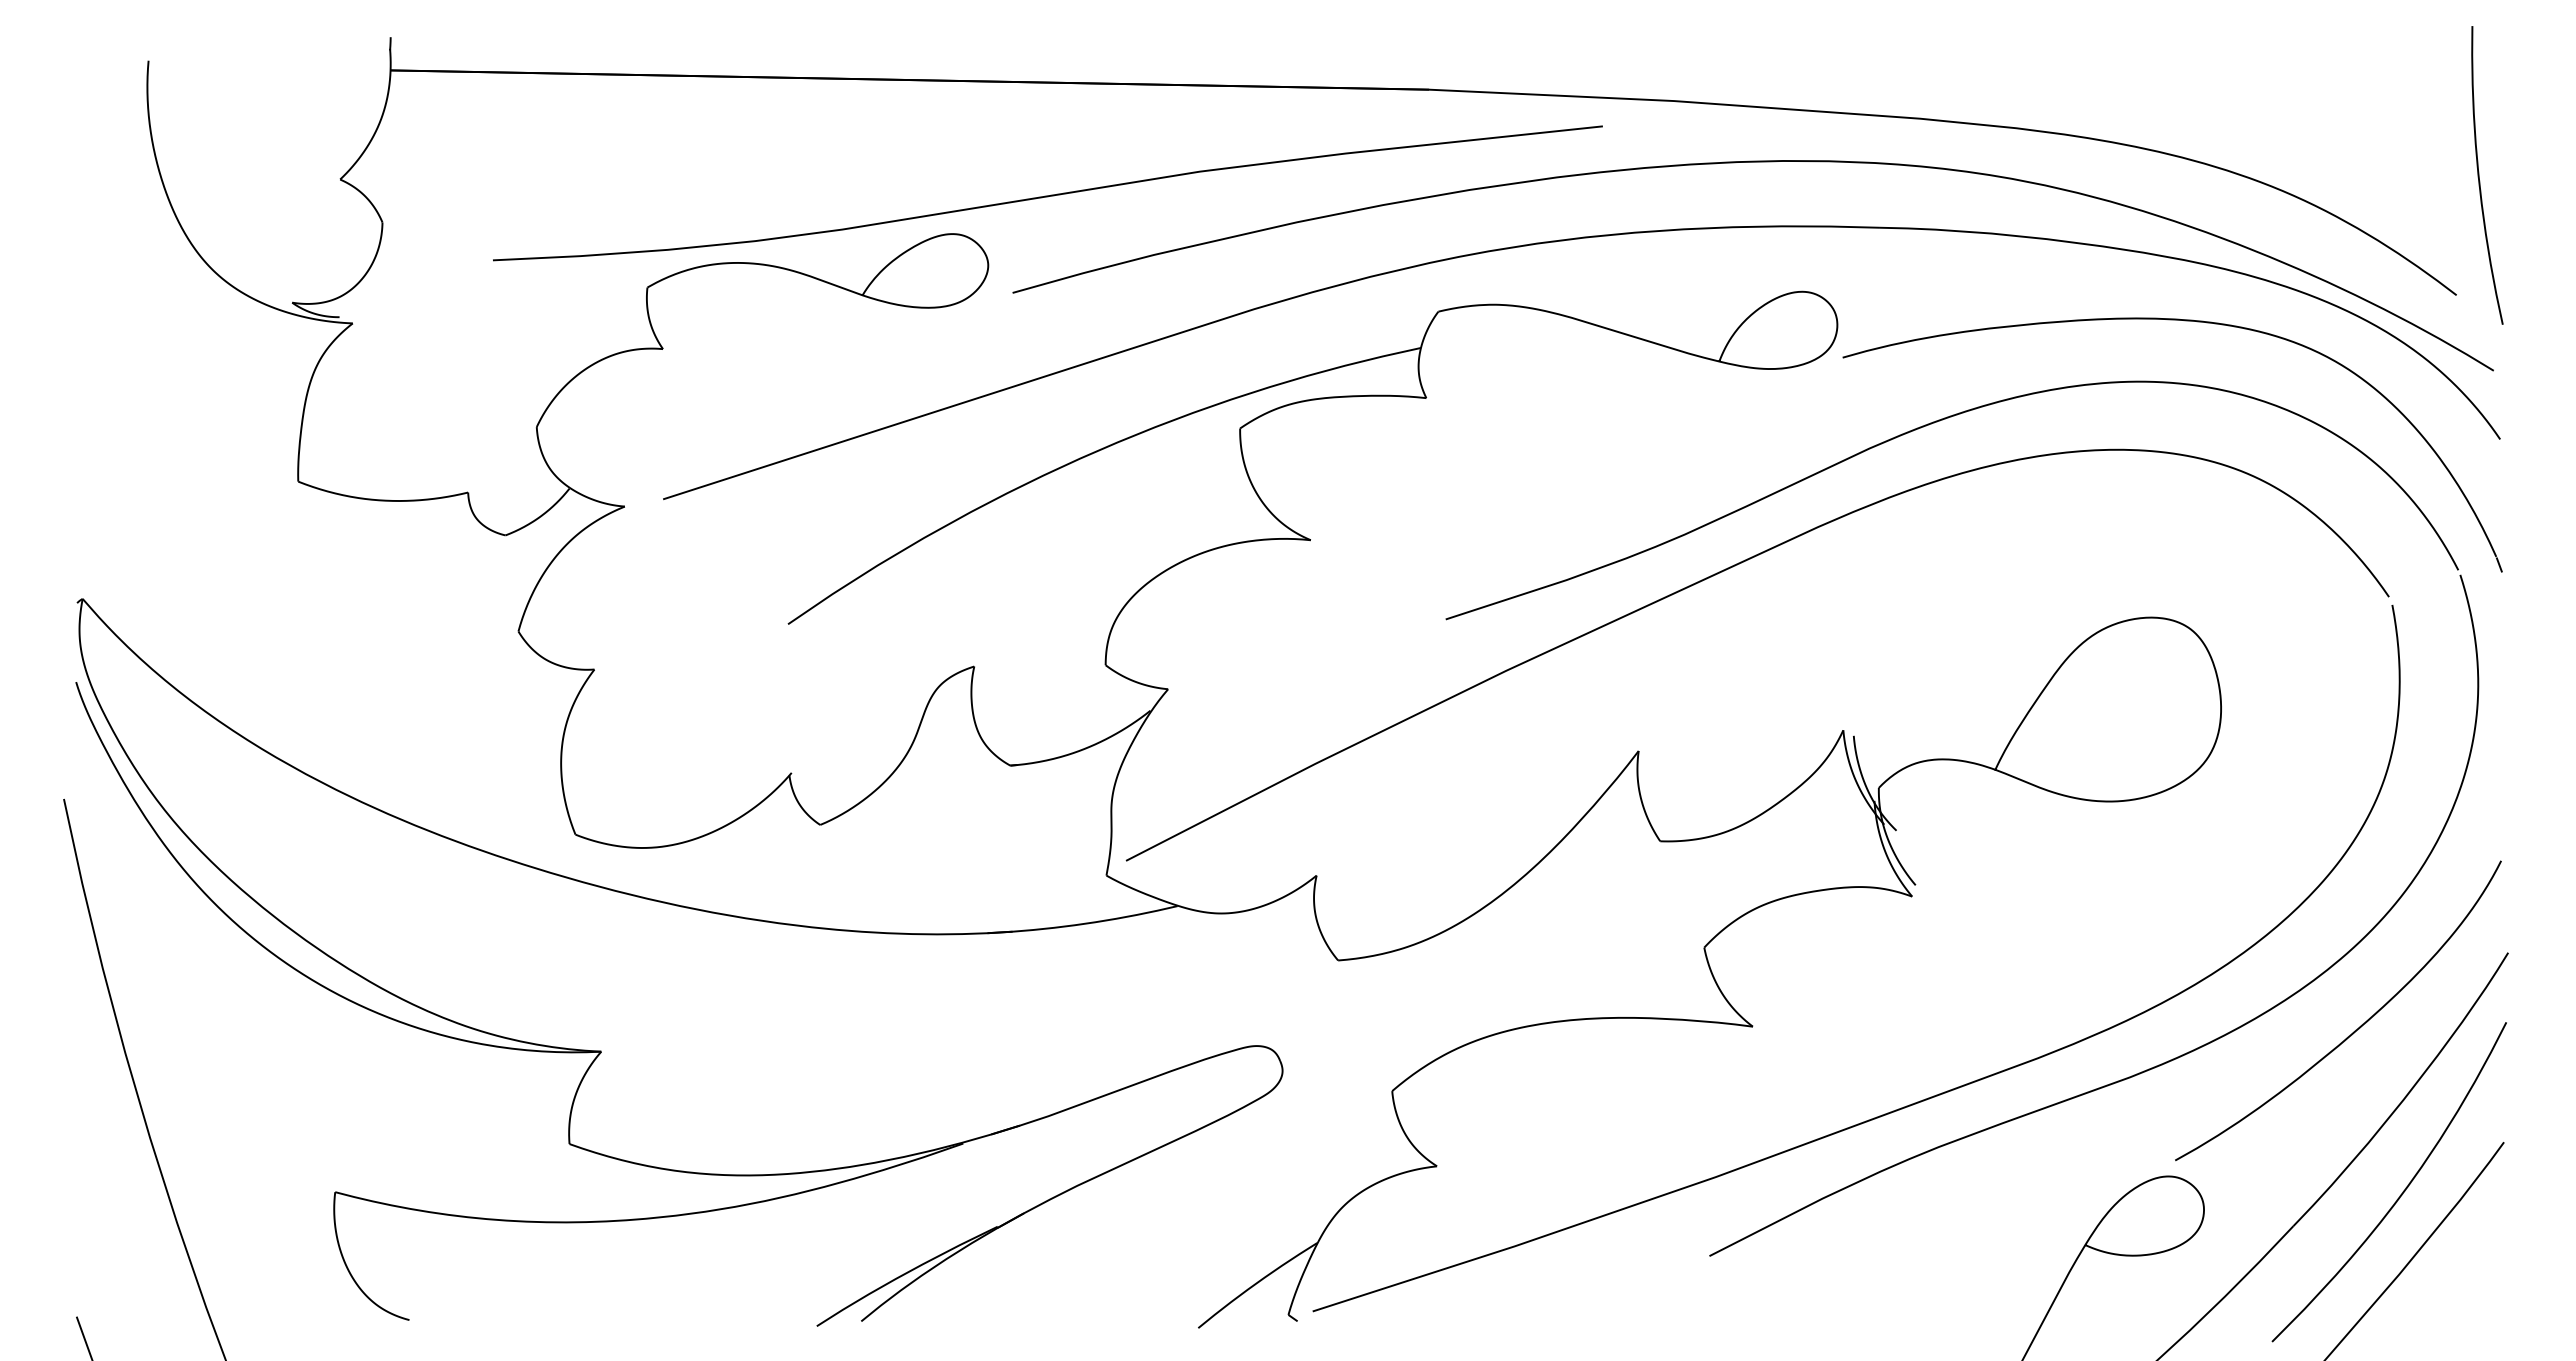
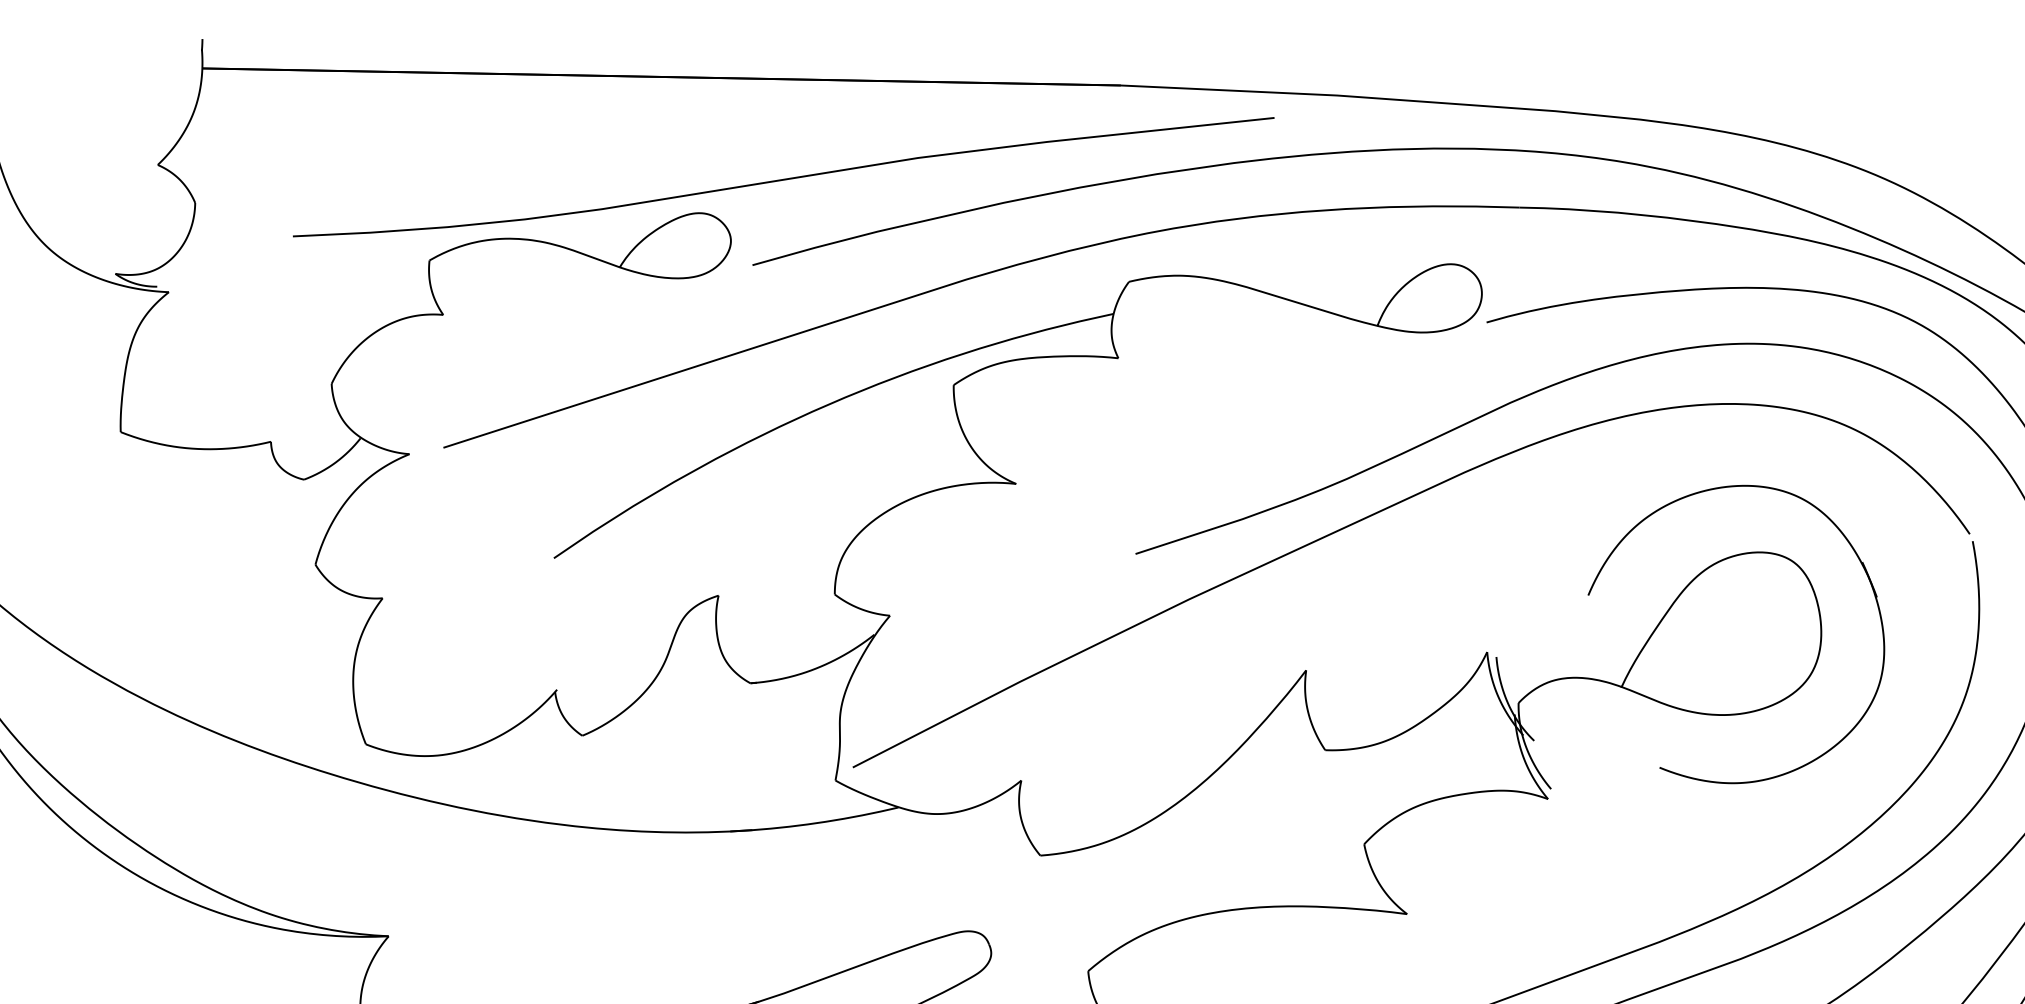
part: (2277, 656) -> (1871, 586), added

